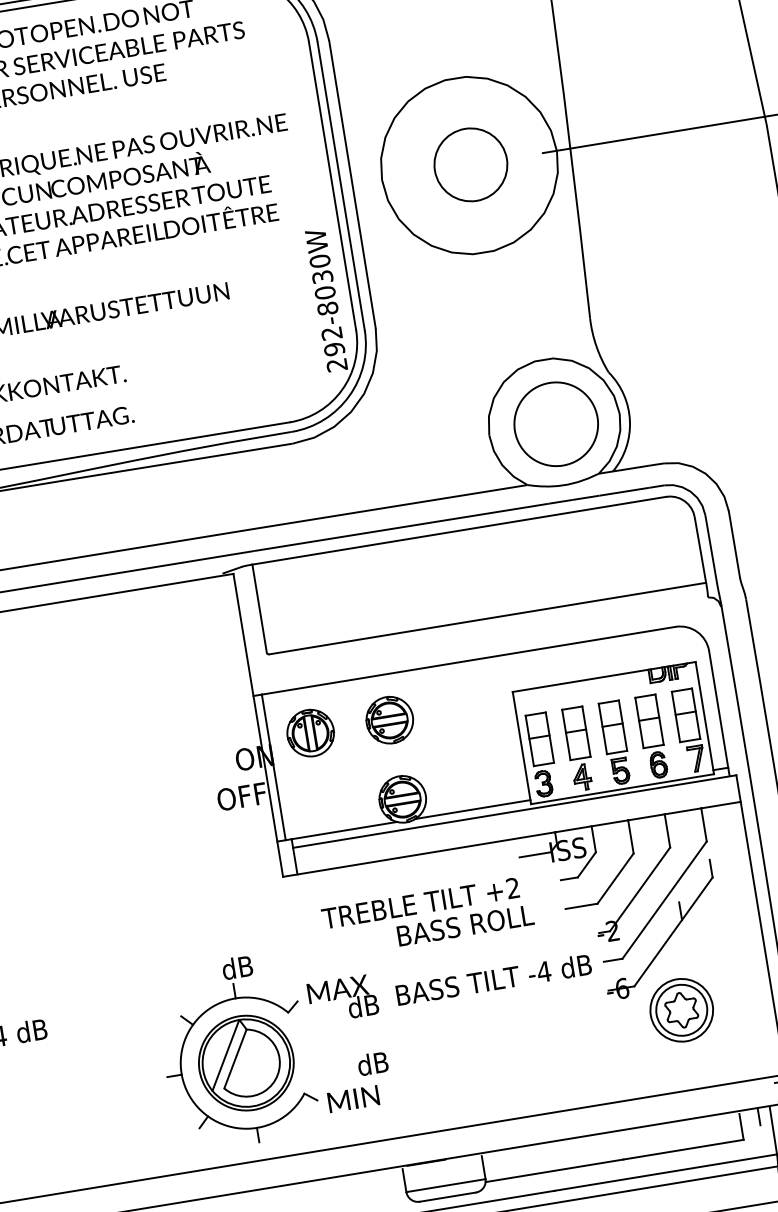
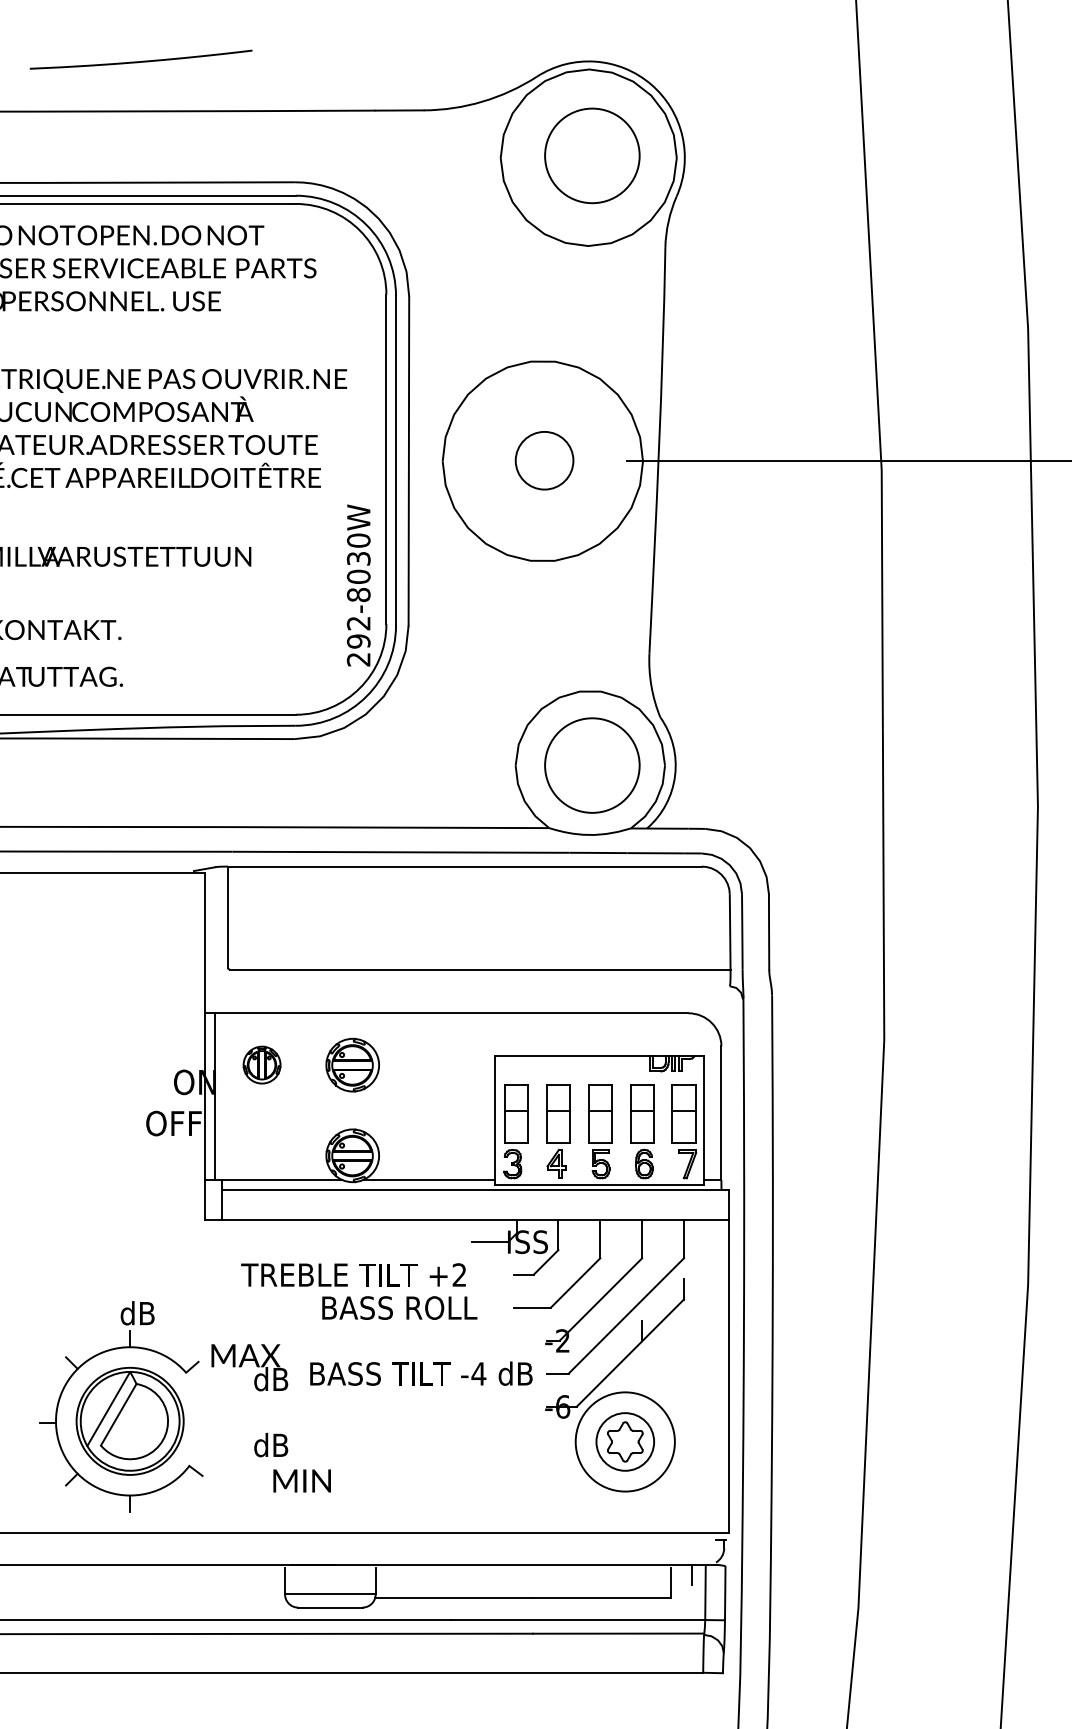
circle: (470, 164) -> (544, 460), size x0.7
part: (310, 732) -> (261, 1064), size x0.7
circle: (680, 1010) -> (624, 1441), size x1.4
text: (352, 1098) -> (301, 1480), moved

